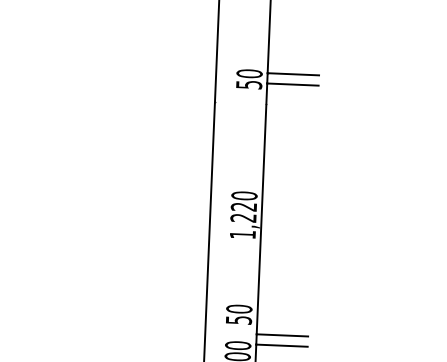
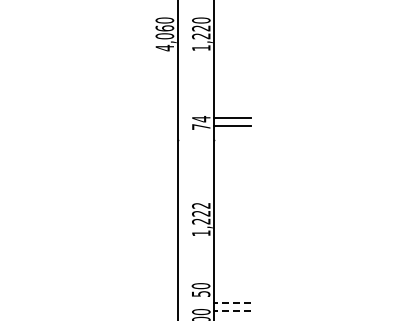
text: (249, 78) -> (201, 122), 50 -> 74
text: (244, 195) -> (201, 205), 1,220 -> 1,222
line: (281, 335) -> (231, 303), solid -> dashed
line: (280, 345) -> (231, 310), solid -> dashed

